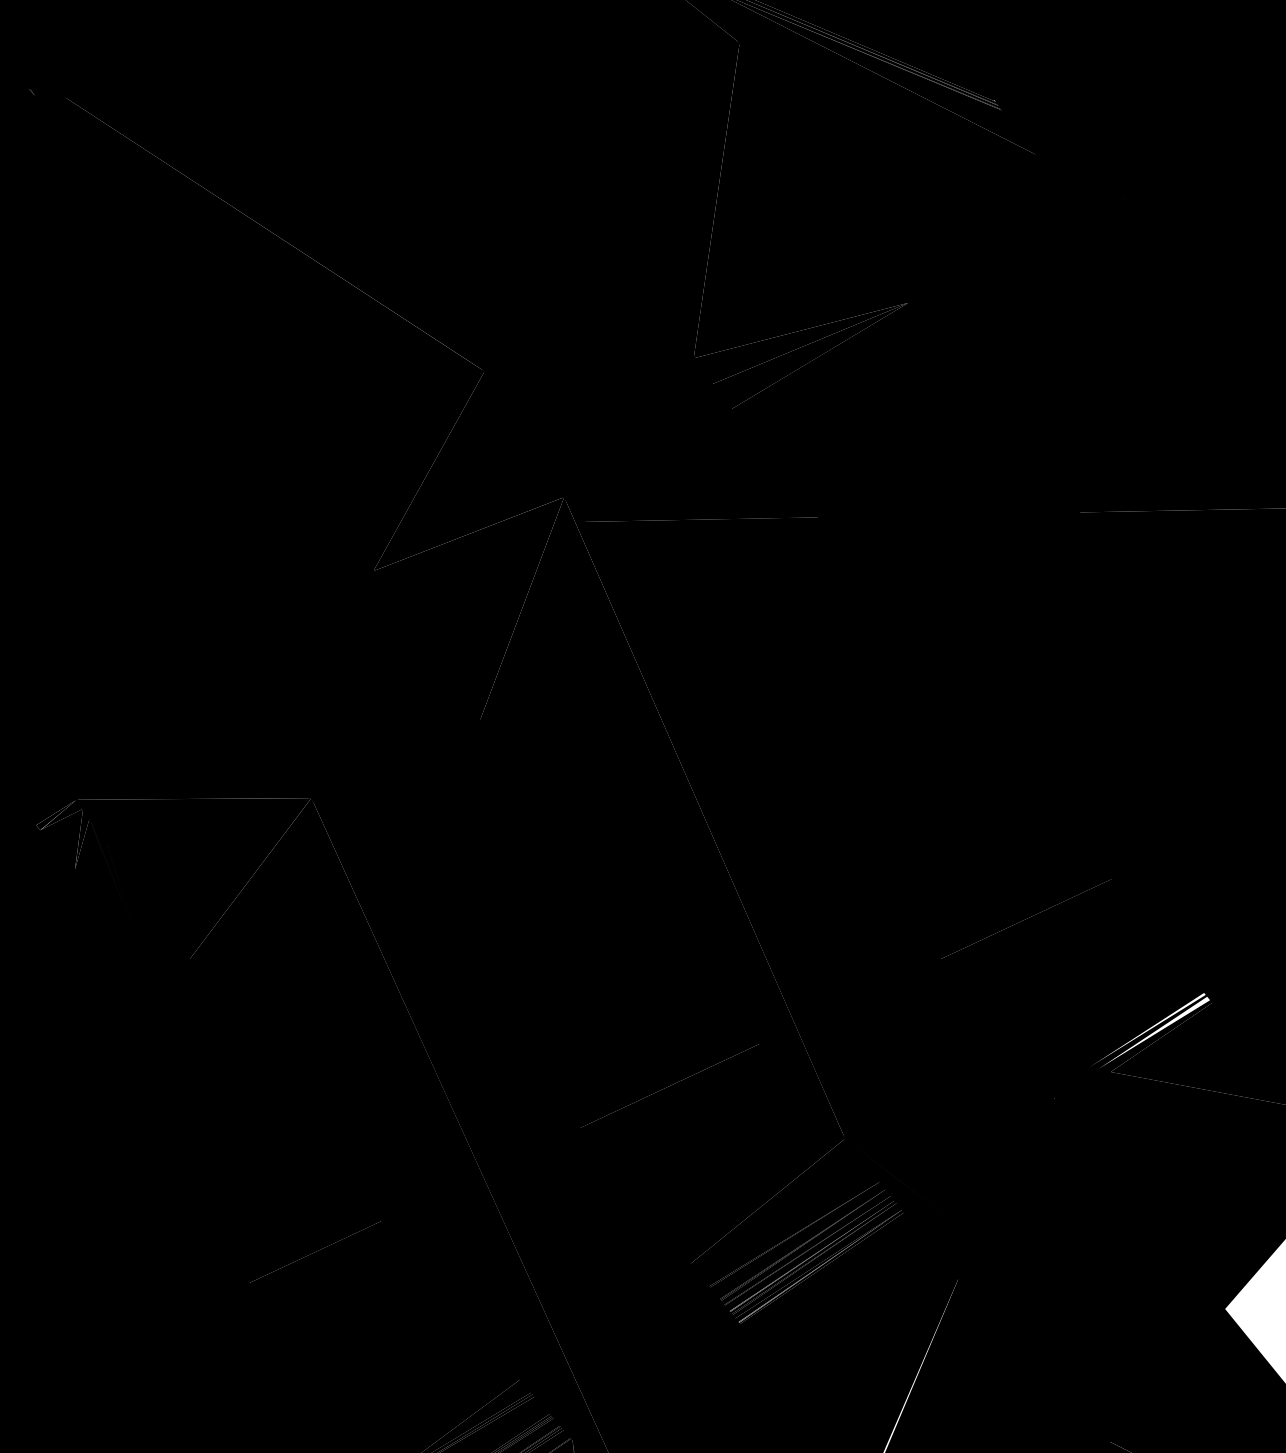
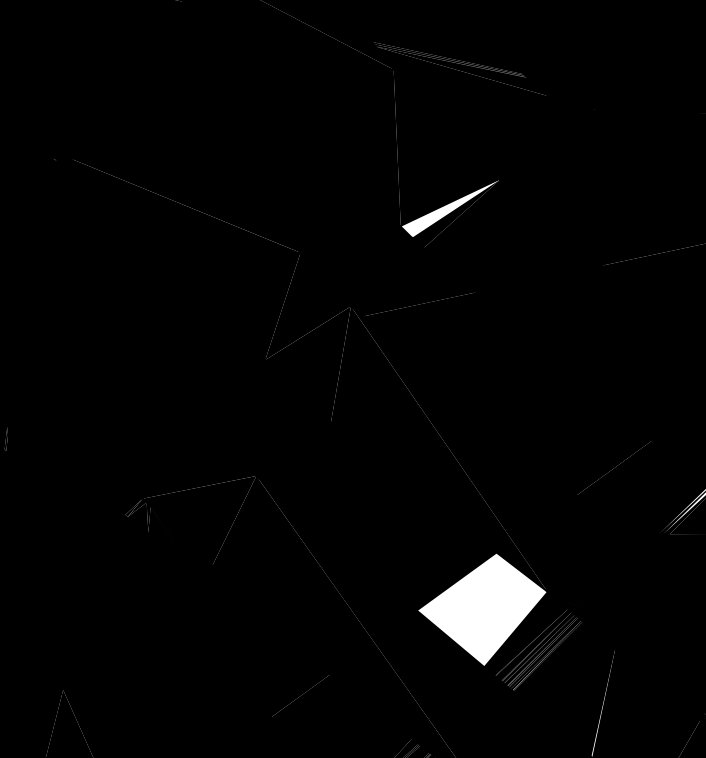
fill: (797, 340) -> (449, 208), removed
fill: (660, 1191) -> (462, 634), removed

